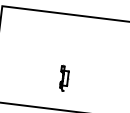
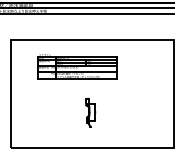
part: (57, 36) -> (77, 66), added

